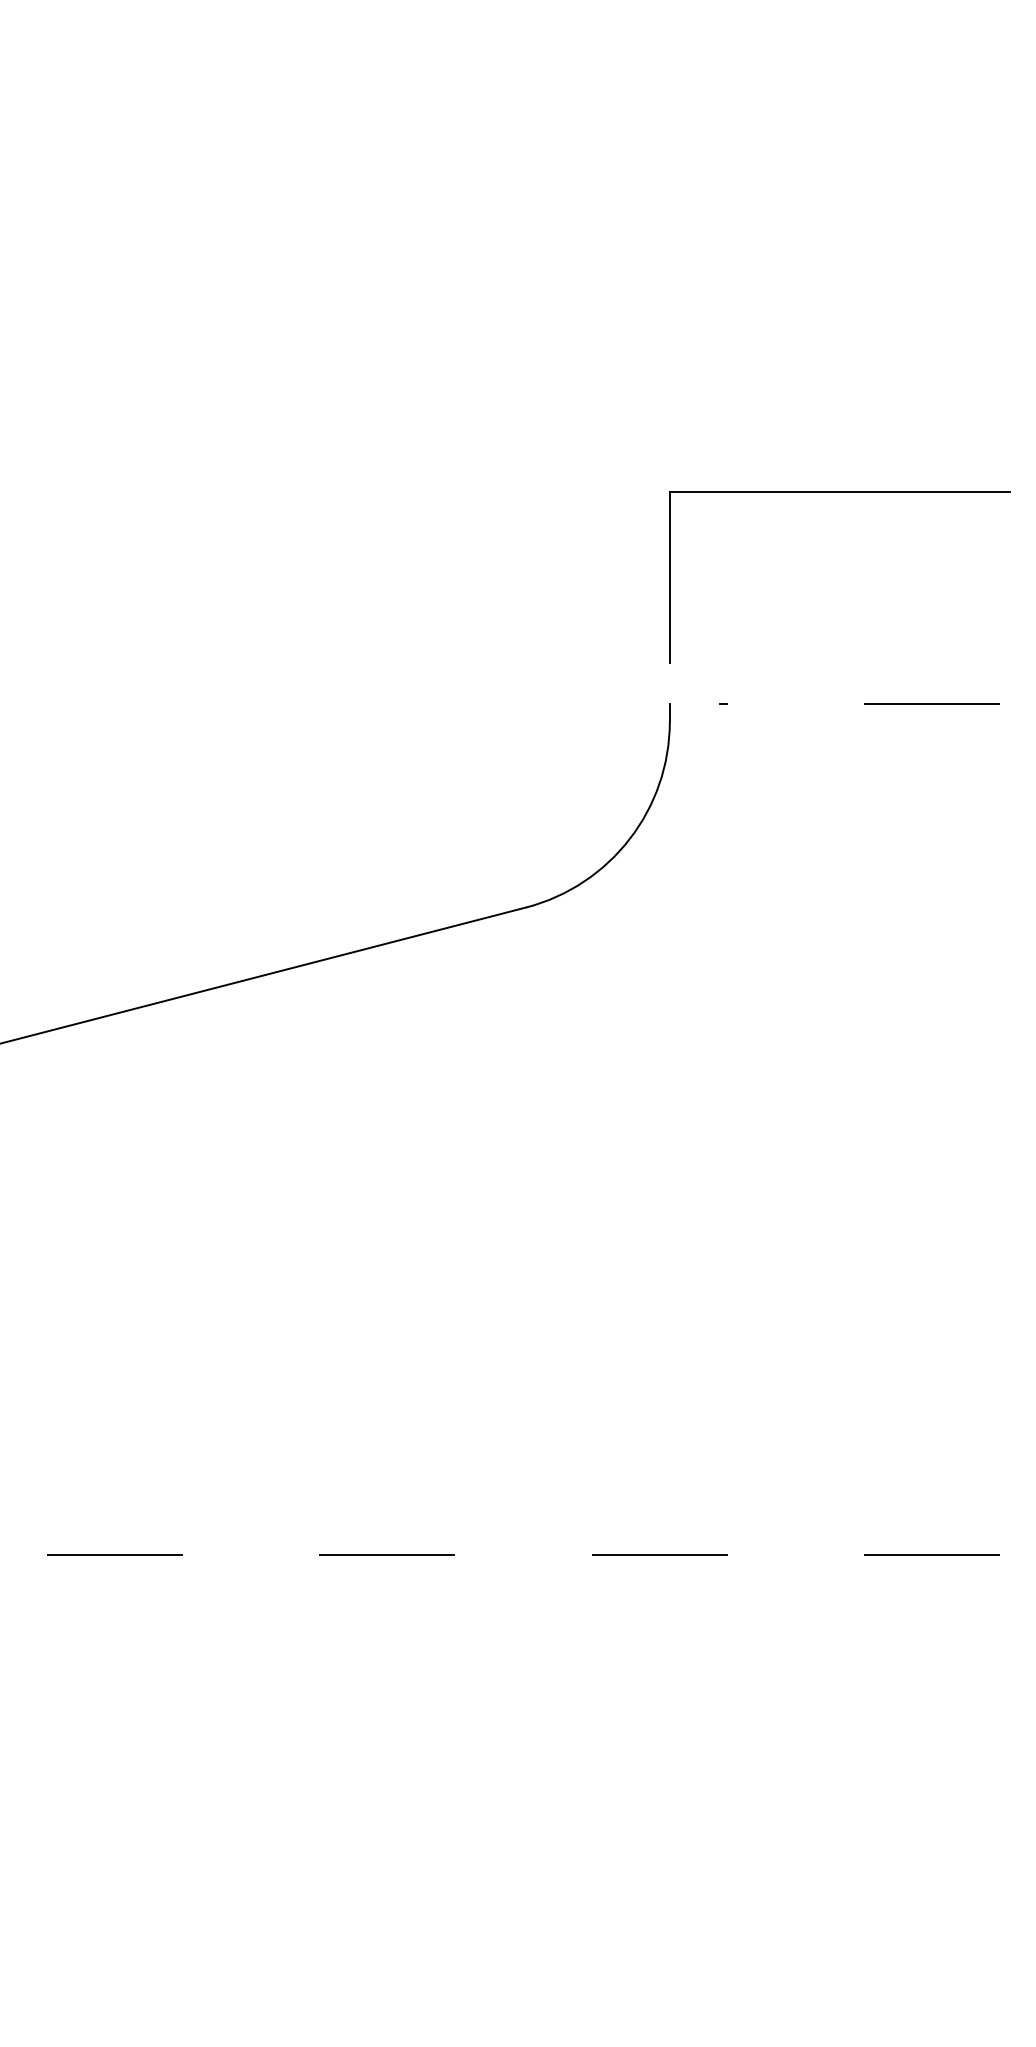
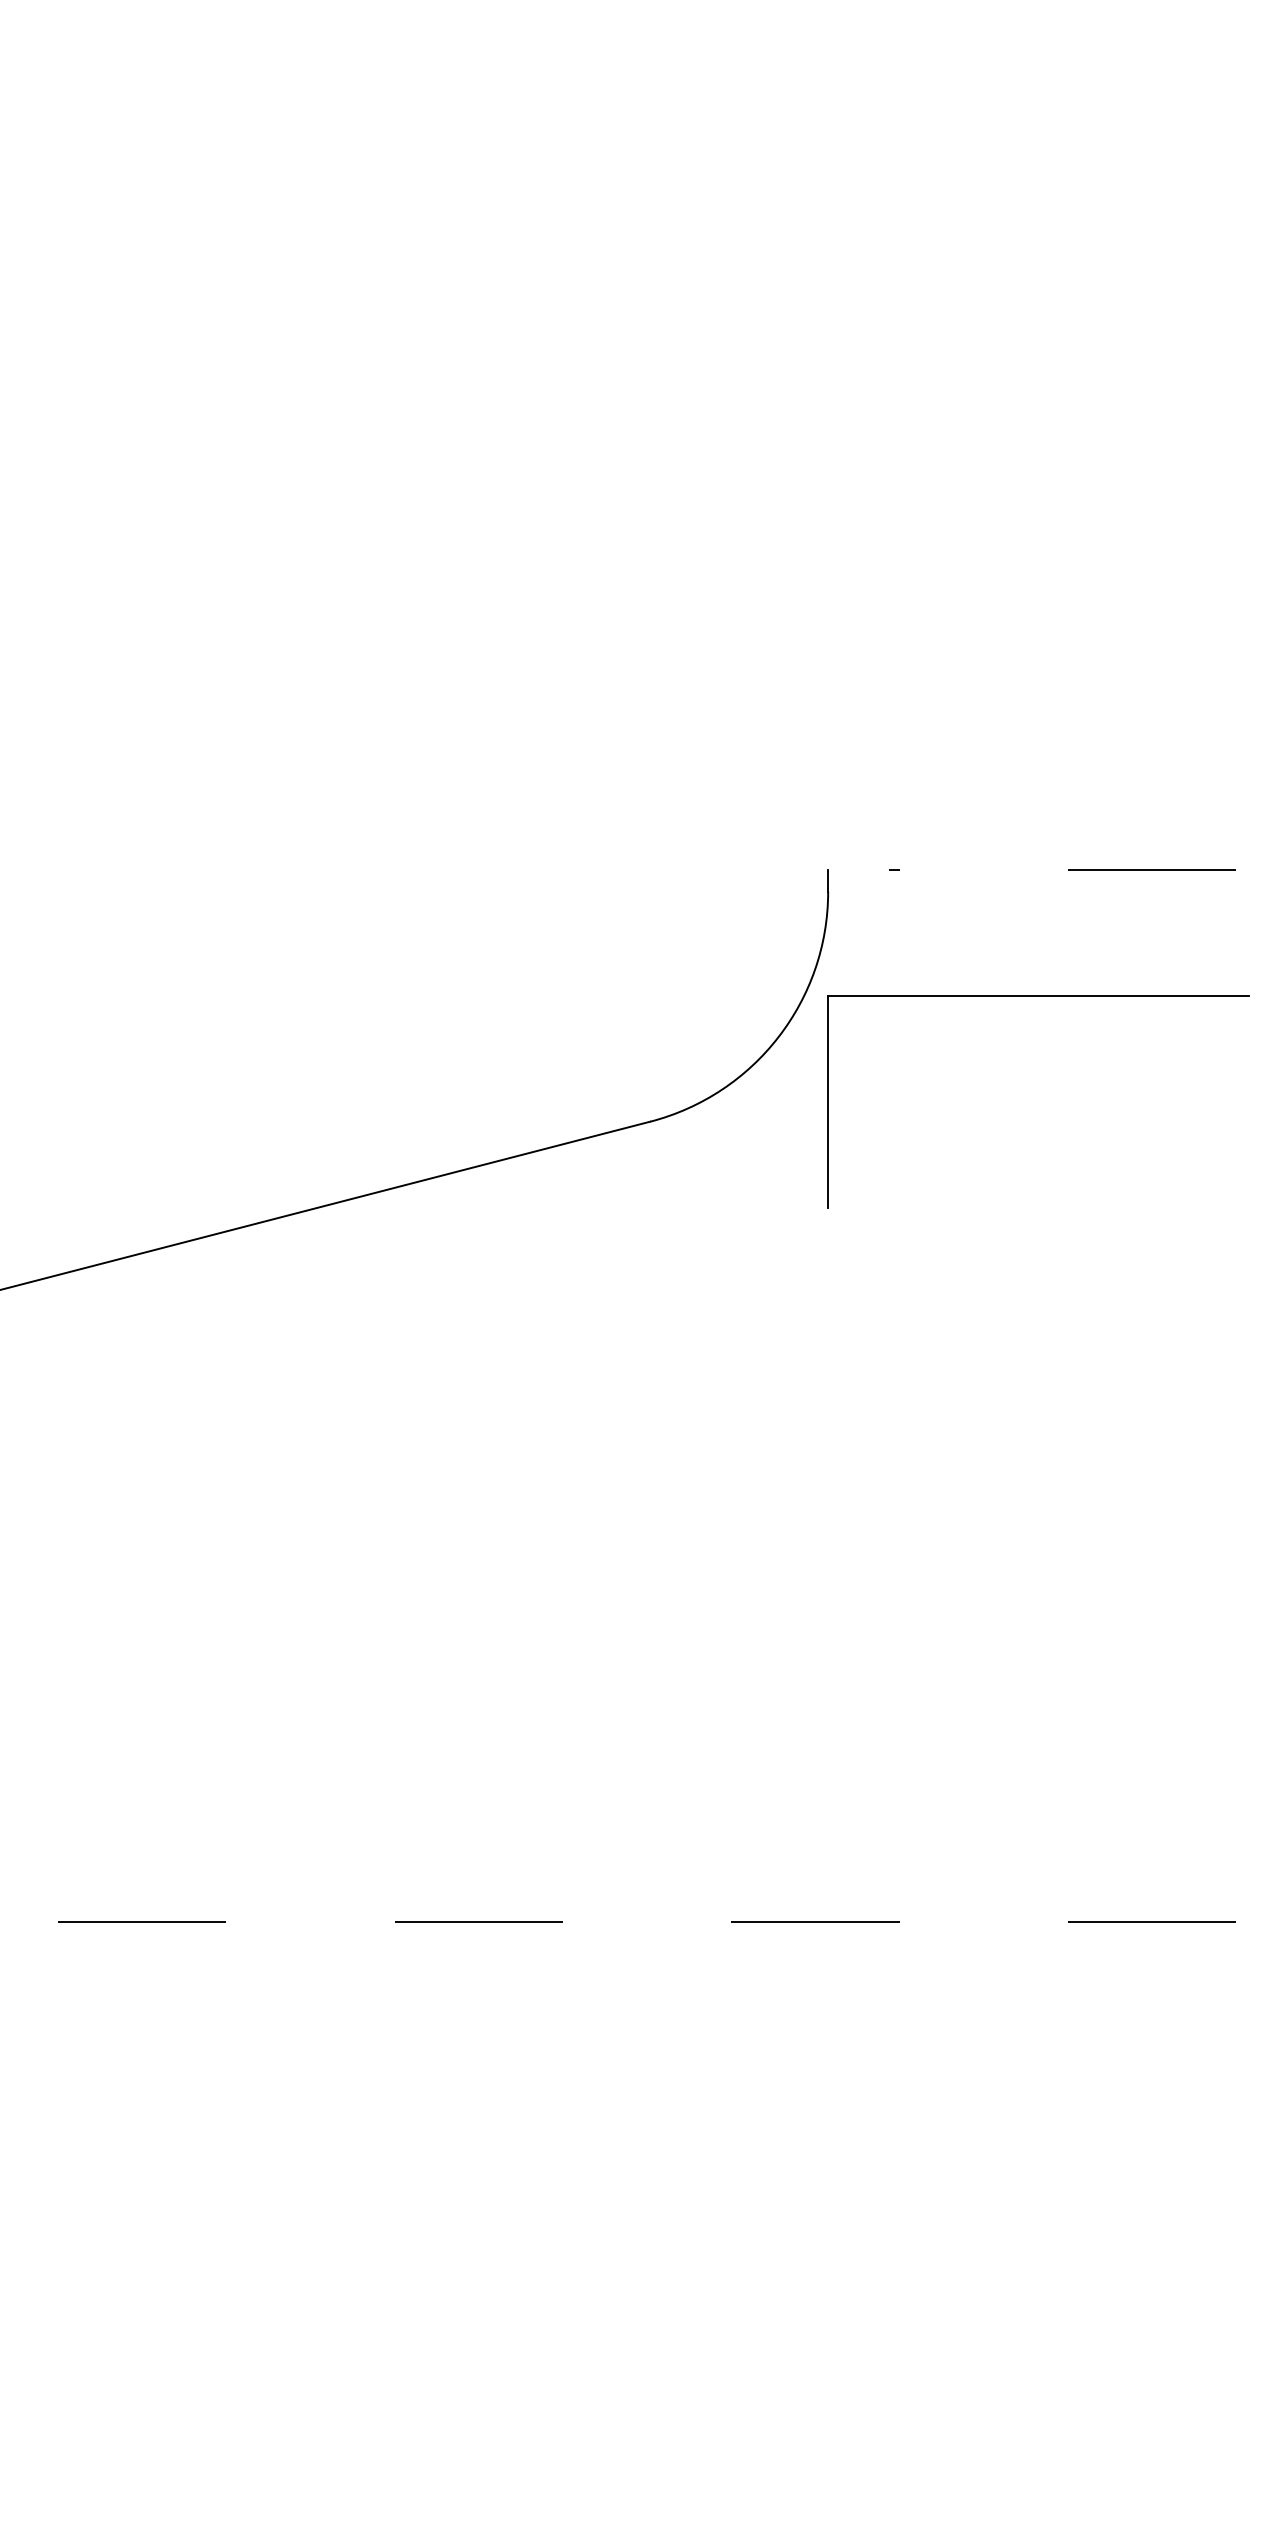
part: (839, 492) -> (1038, 996), moved

